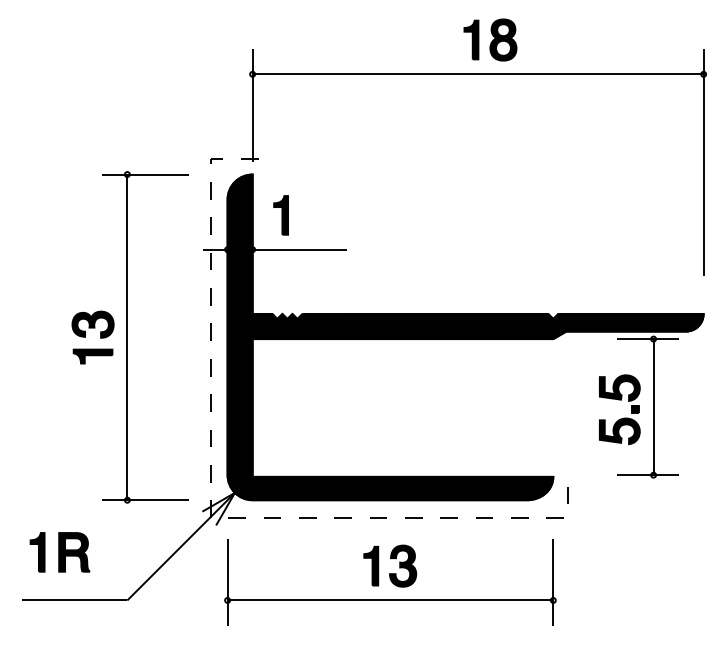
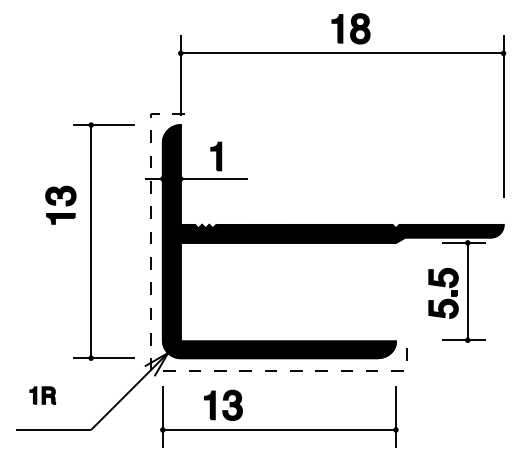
part: (280, 215) -> (215, 156), moved
part: (85, 337) -> (55, 205), moved
part: (59, 552) -> (42, 395), size x0.6
part: (390, 565) -> (223, 404), moved

